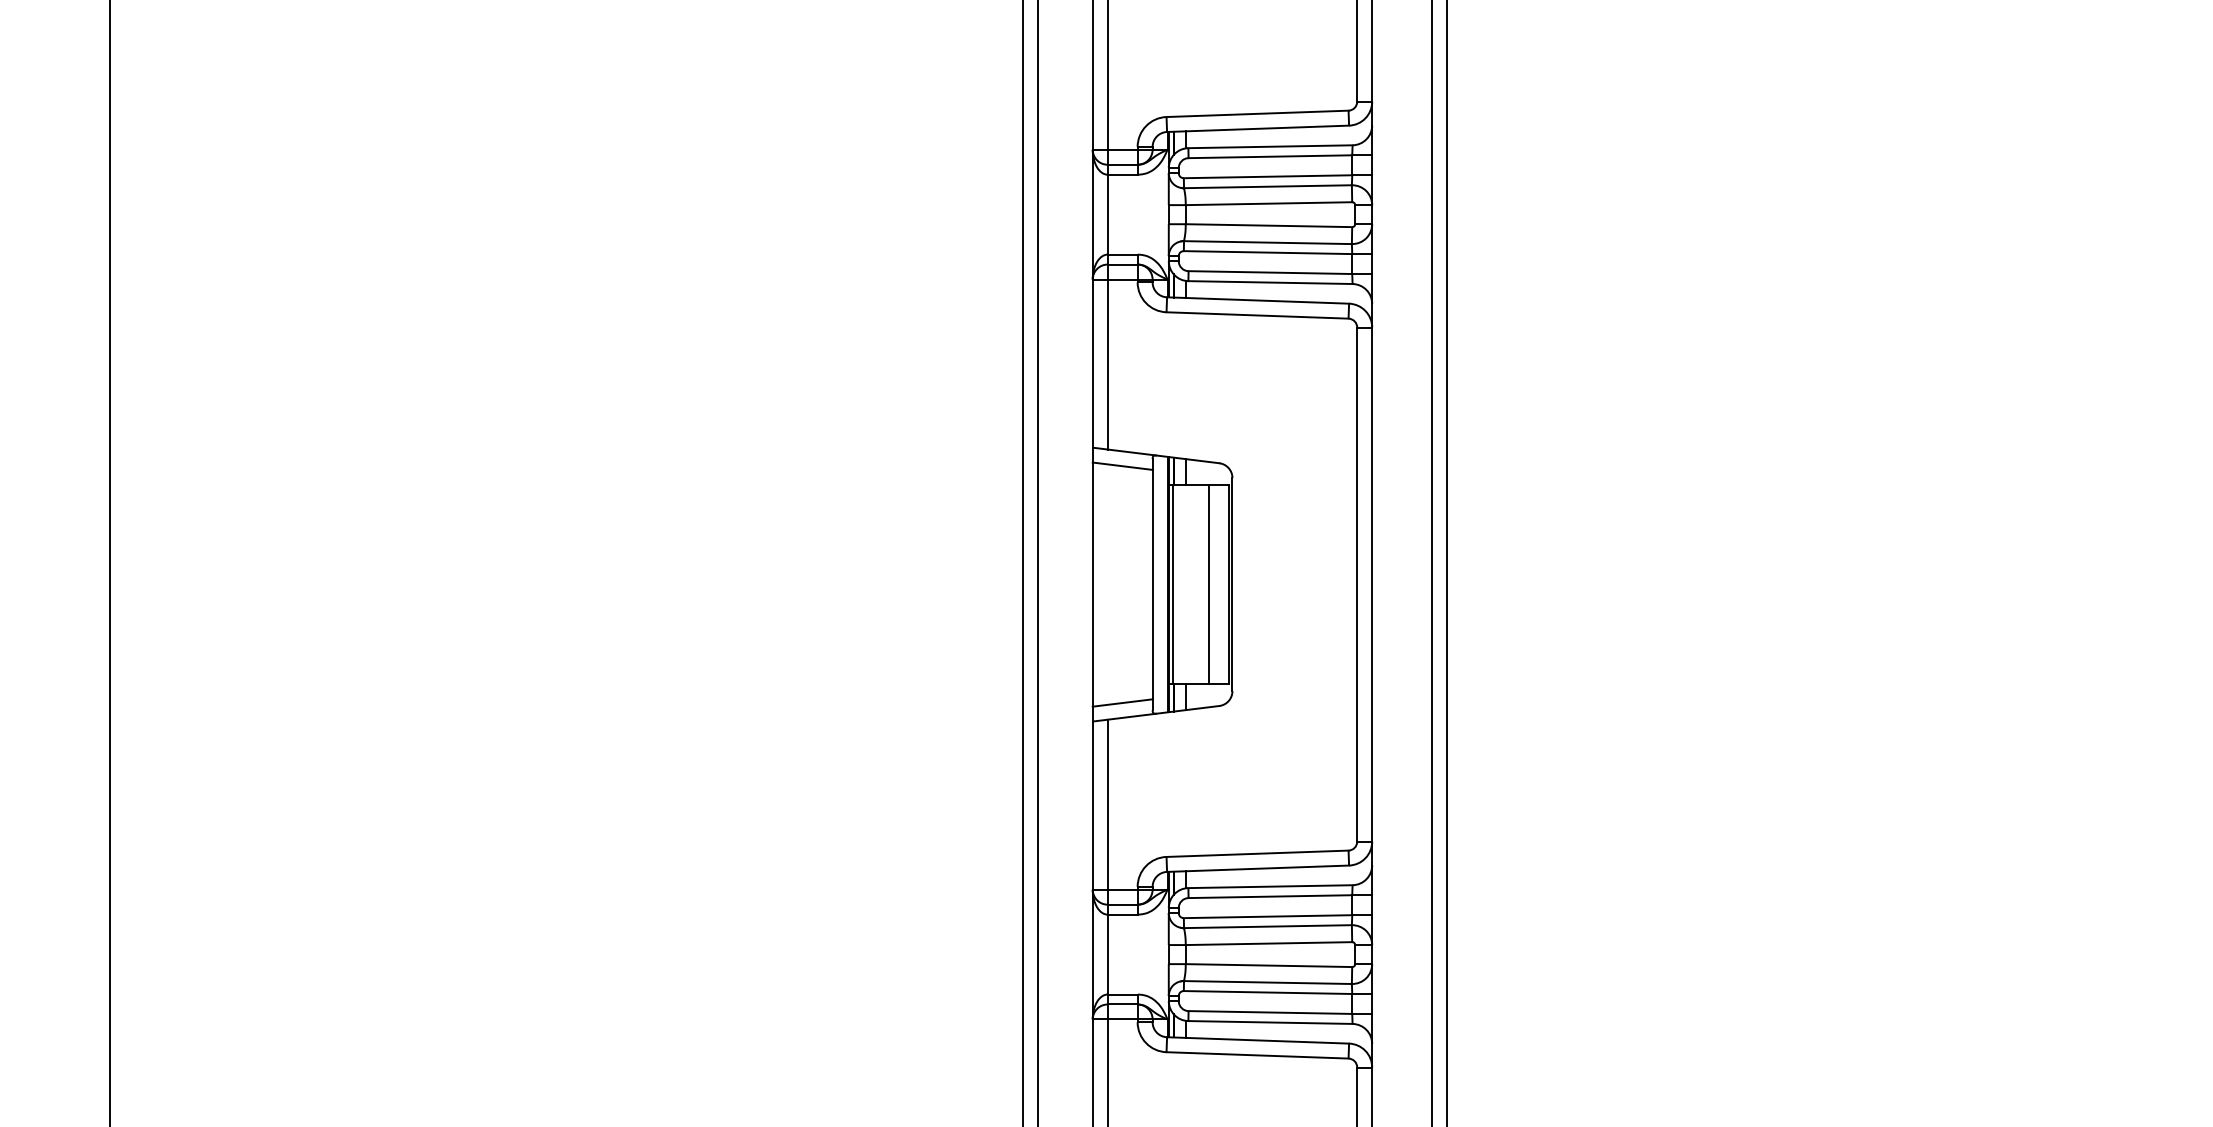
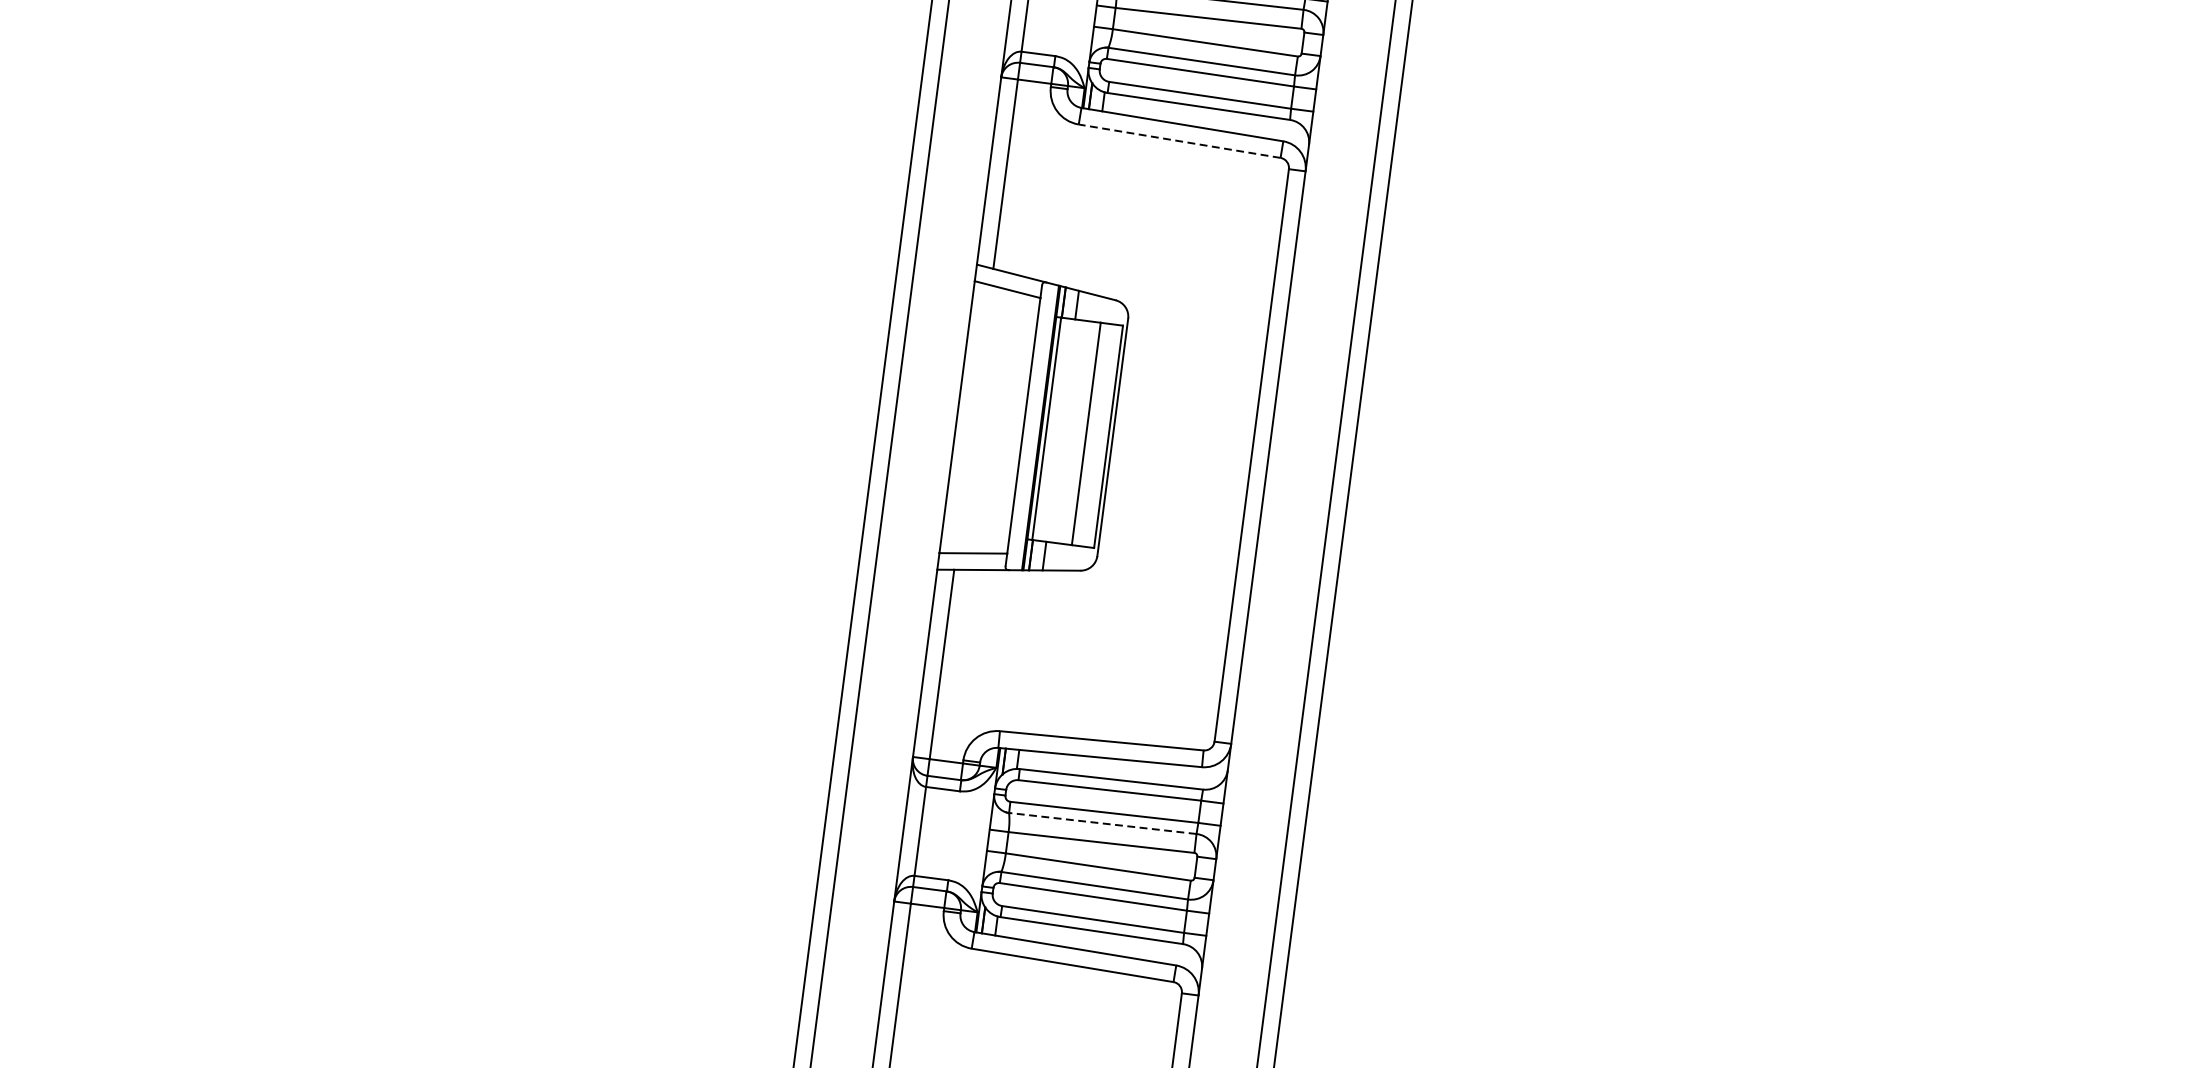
line: (1257, 315) -> (1179, 141), solid -> dashed
line: (1267, 926) -> (1102, 823), solid -> dashed

